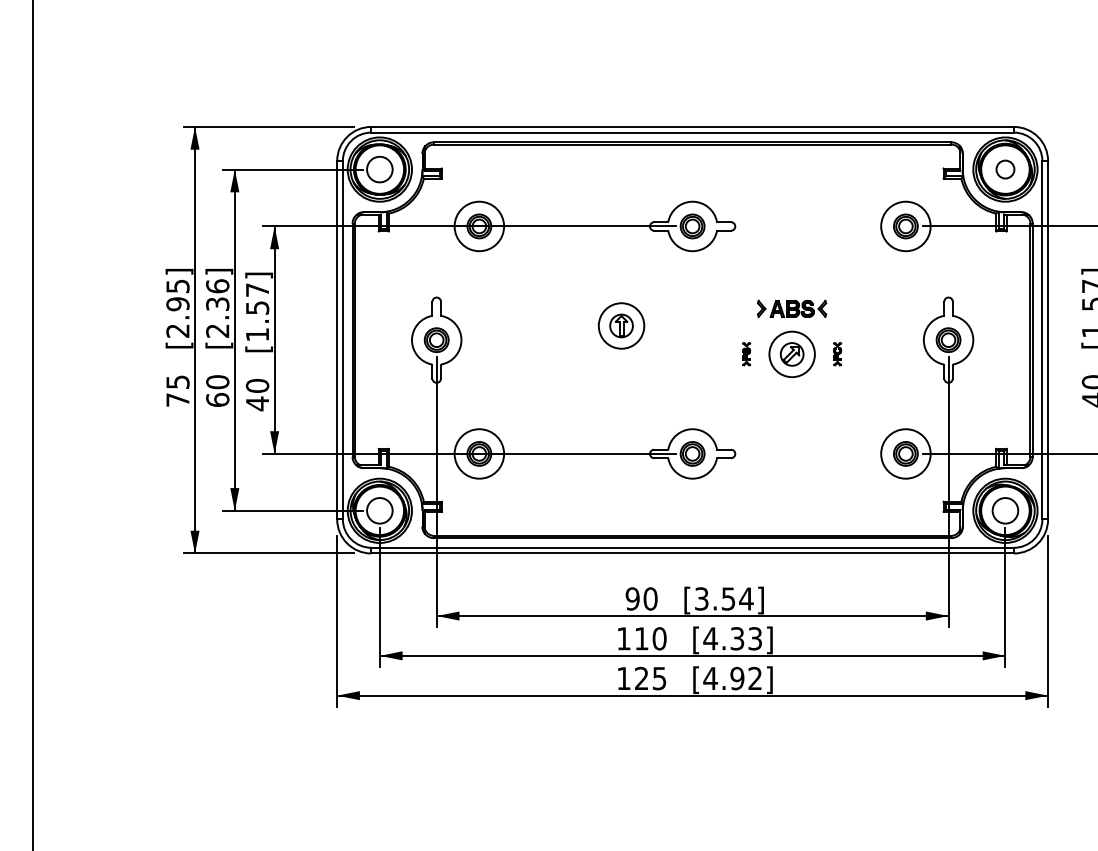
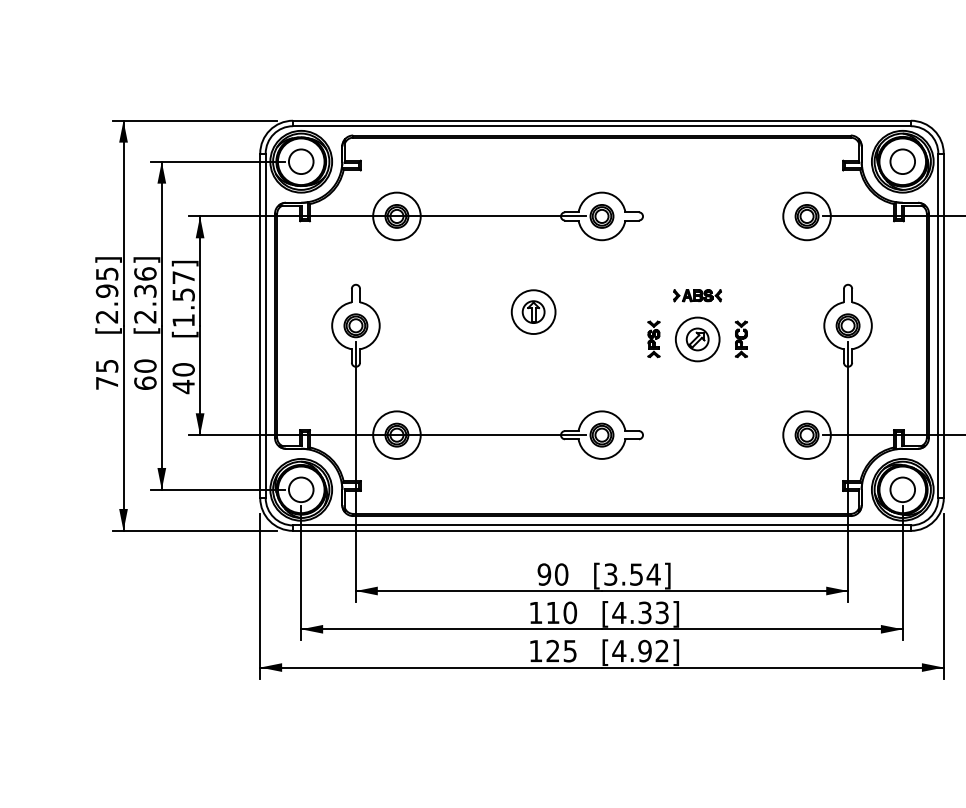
circle: (1005, 169) -> (902, 161), size x1.43
part: (791, 308) -> (697, 295), size x0.71
part: (746, 353) -> (653, 338), size x1.67
part: (837, 353) -> (741, 338), size x1.67

